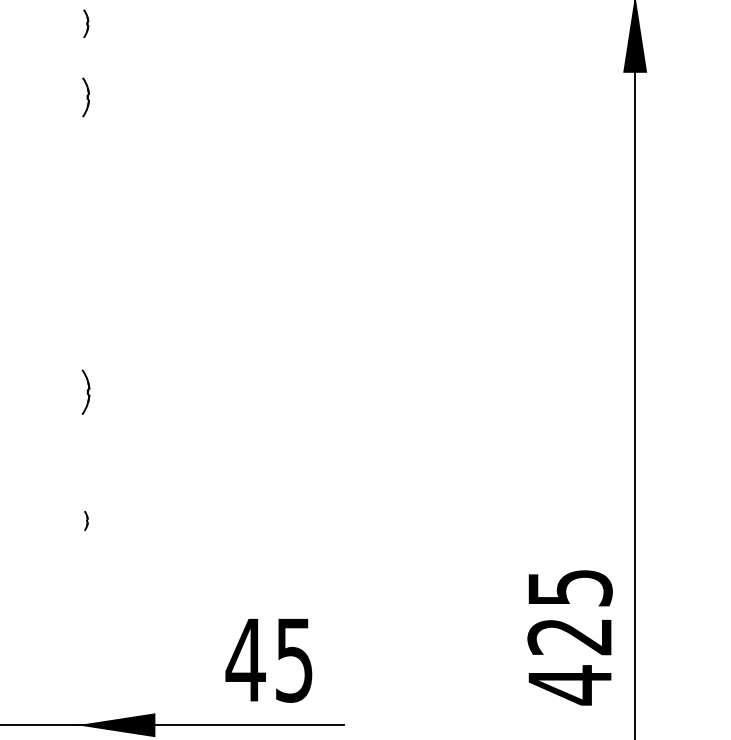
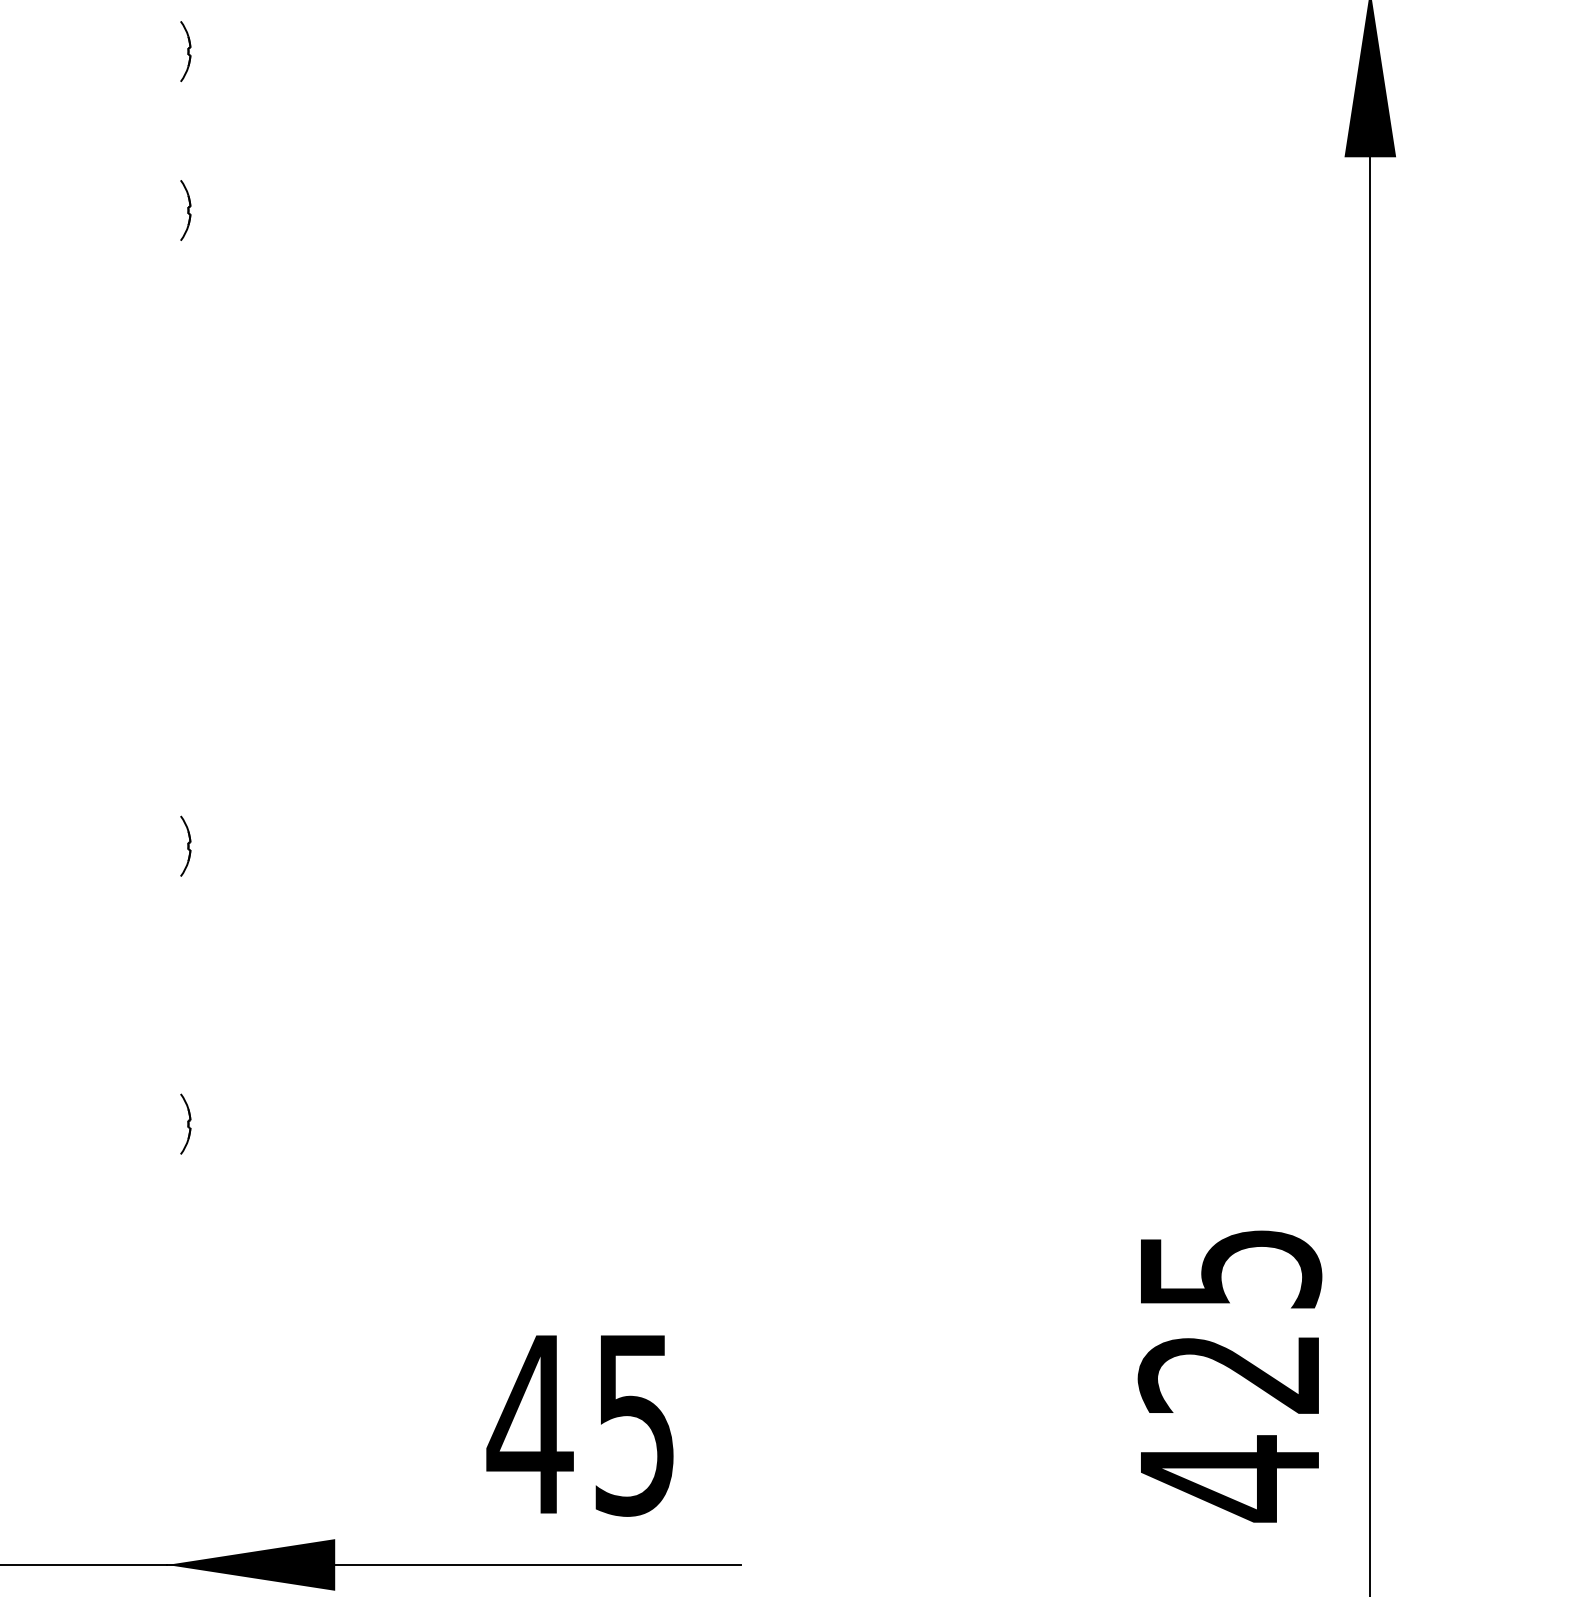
part: (86, 97) -> (186, 210), size x0.71
part: (86, 391) -> (186, 844), size x0.62
part: (86, 520) -> (186, 1123), size x1.43

